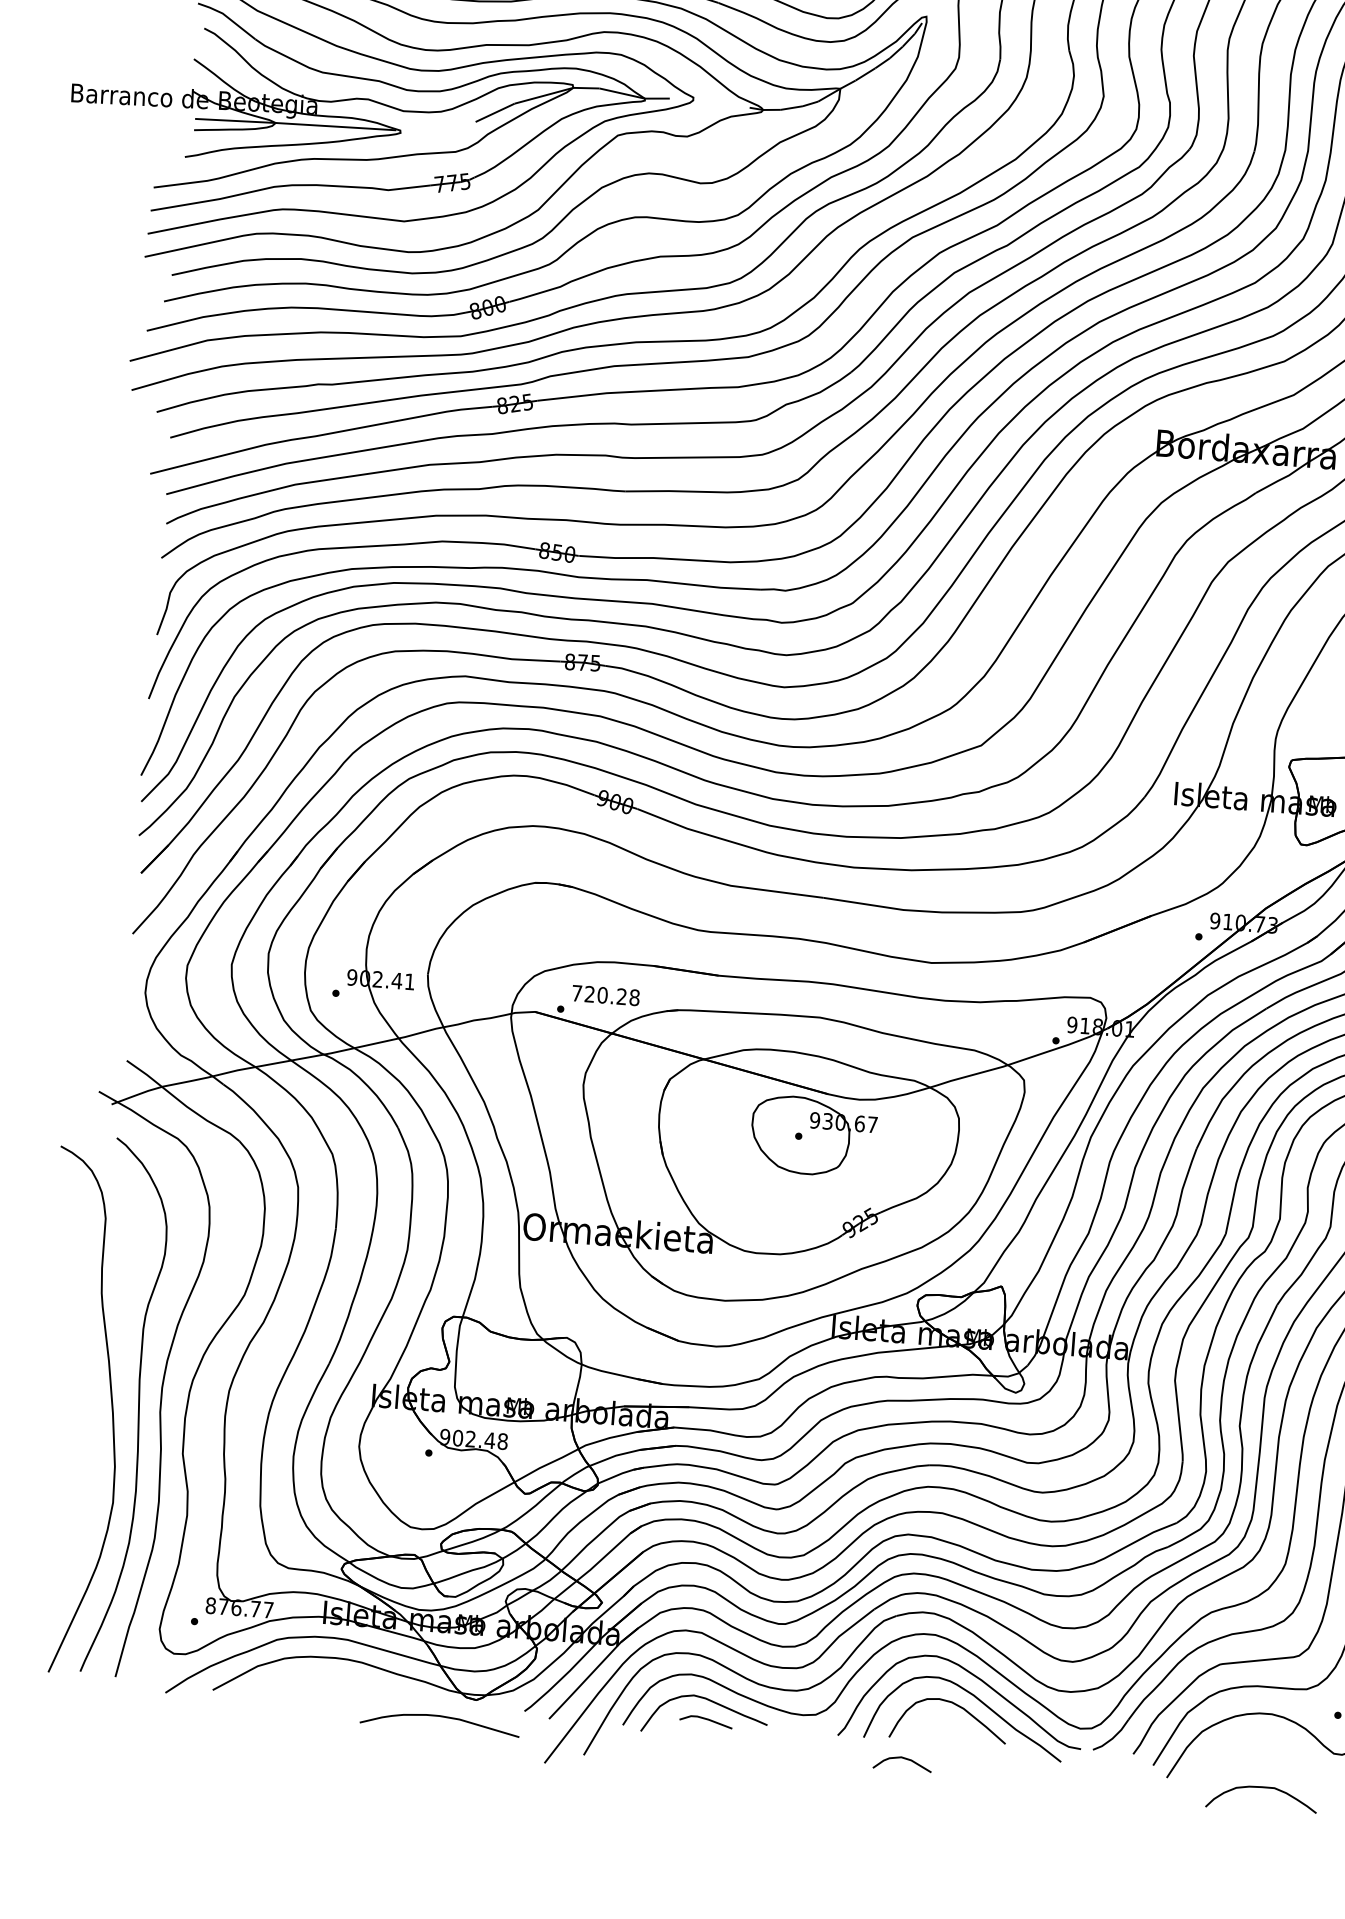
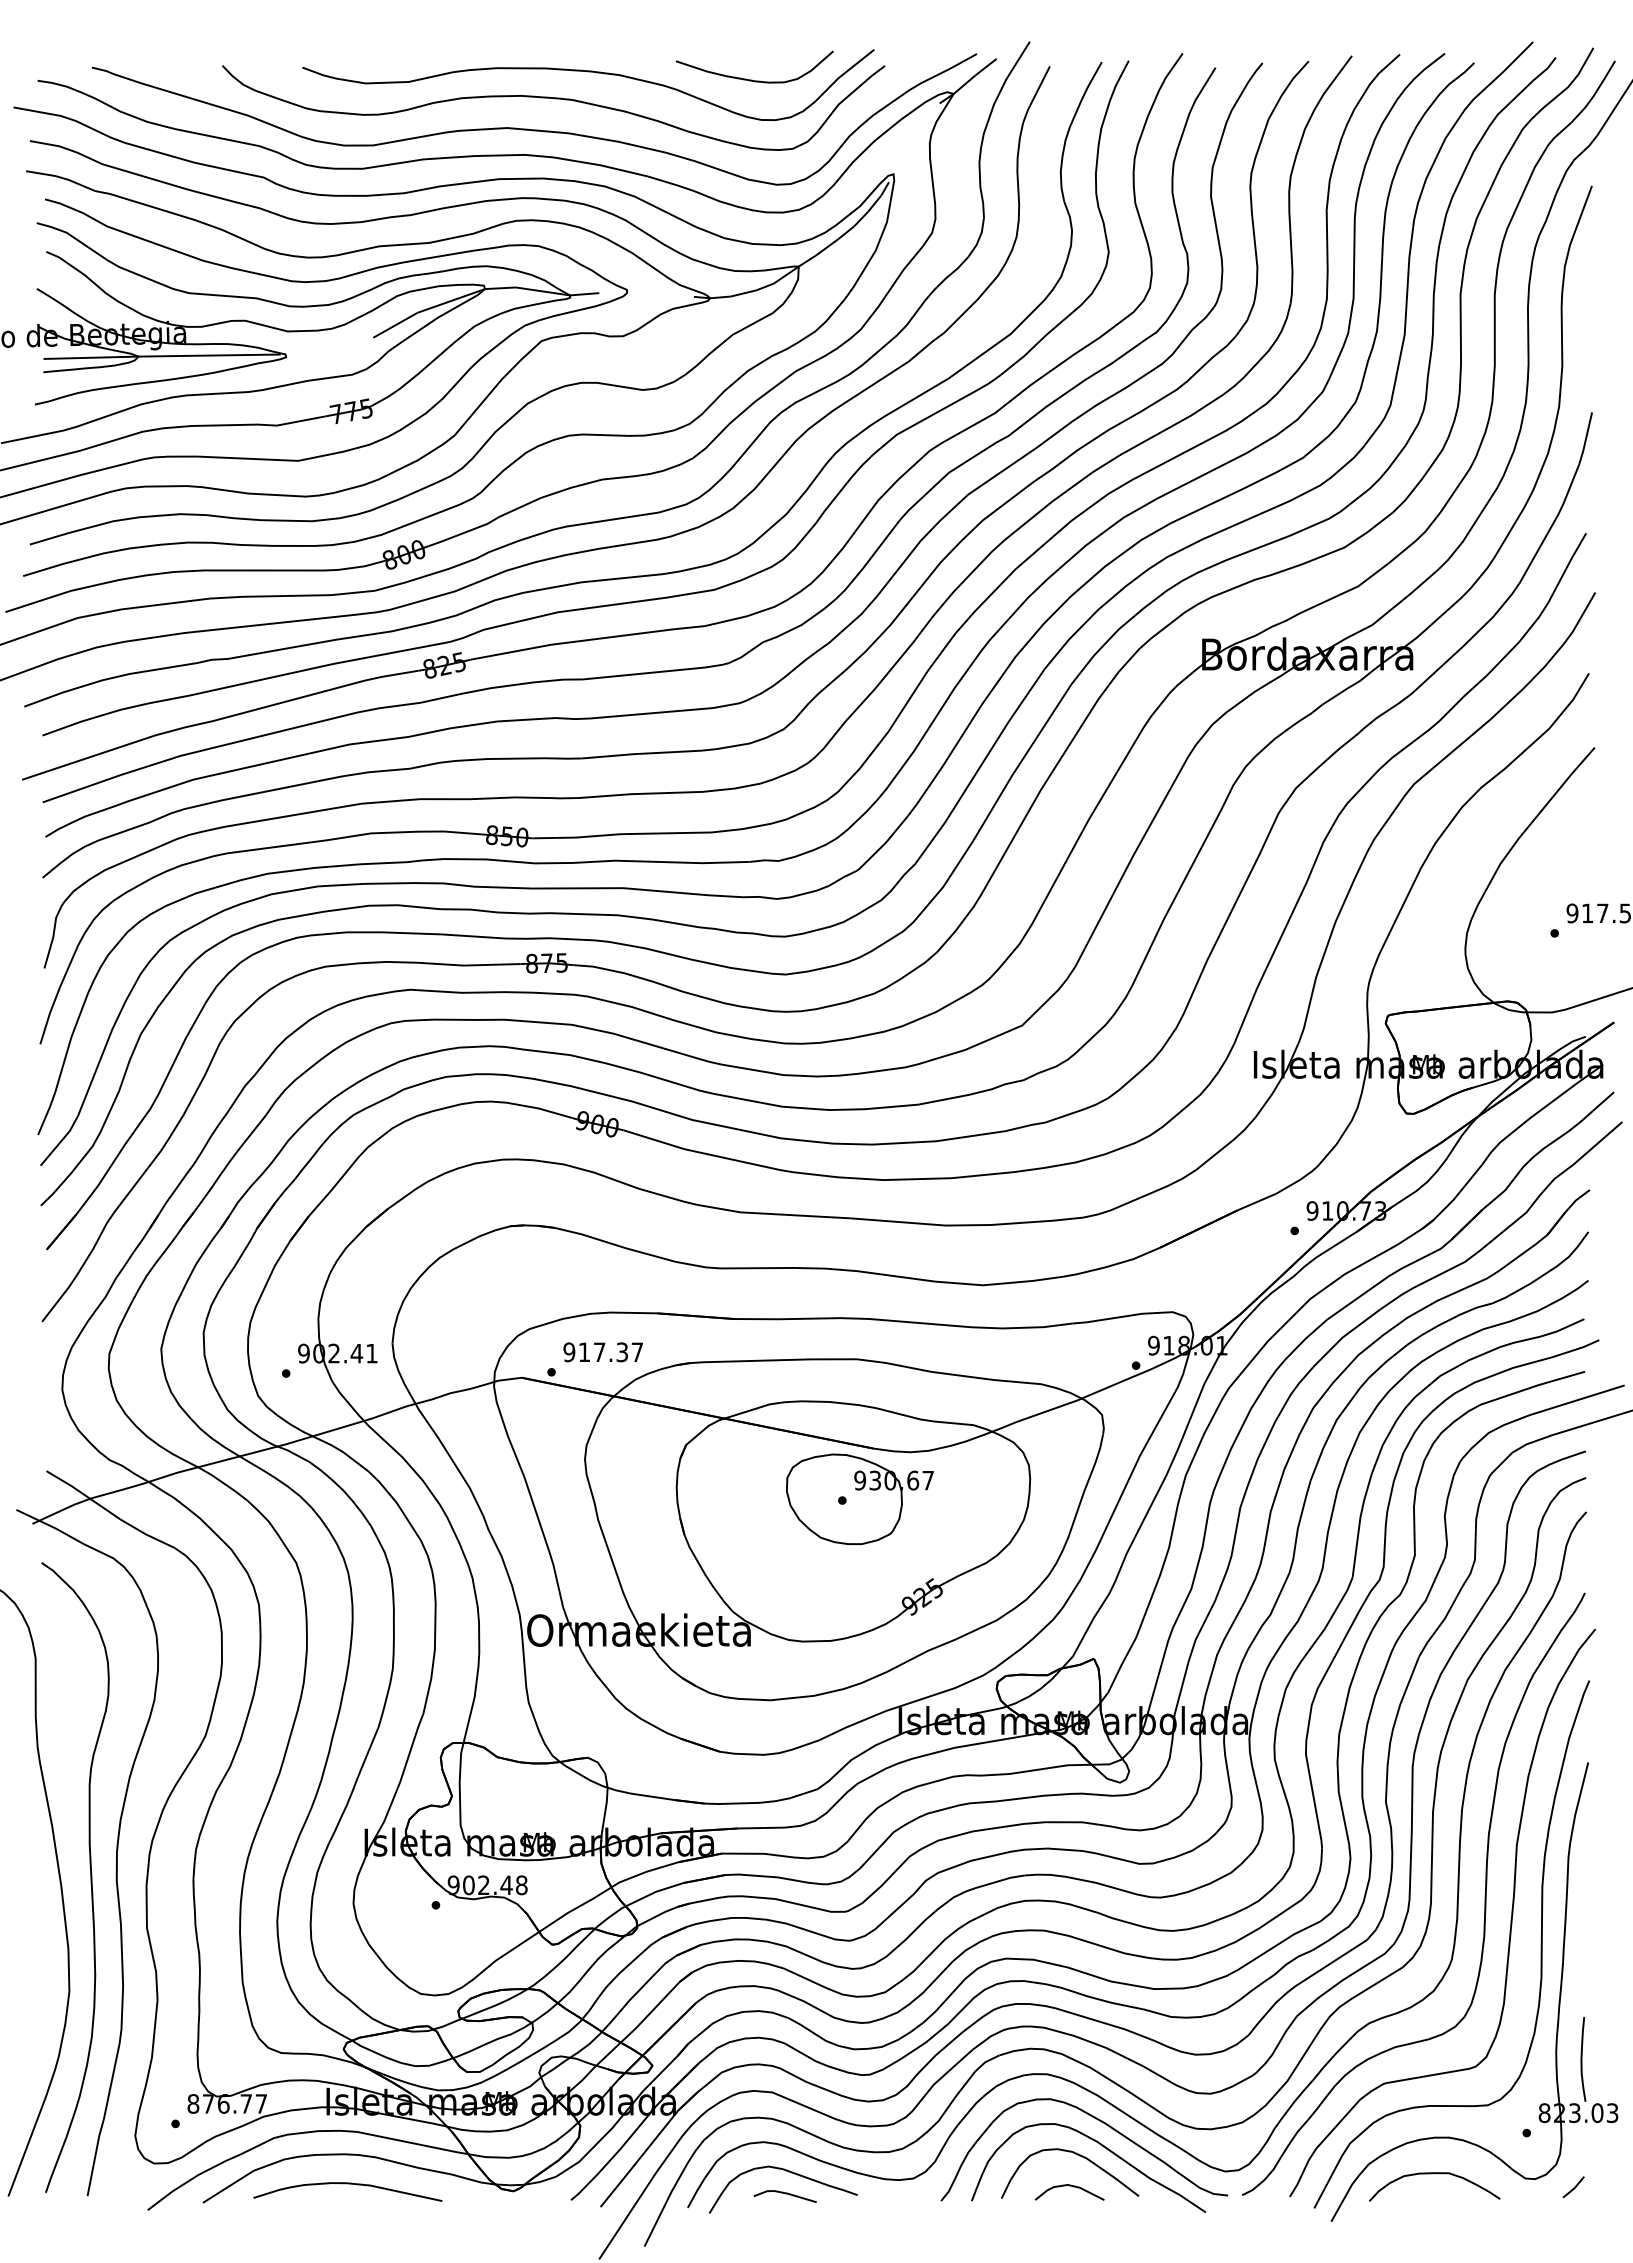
text: (605, 995) -> (603, 1352), 720.28 -> 917.37
curve: (440, 1717) -> (347, 2184), moved
curve: (902, 1758) -> (1069, 2186), moved
curve: (1261, 1788) -> (1433, 2174), moved

